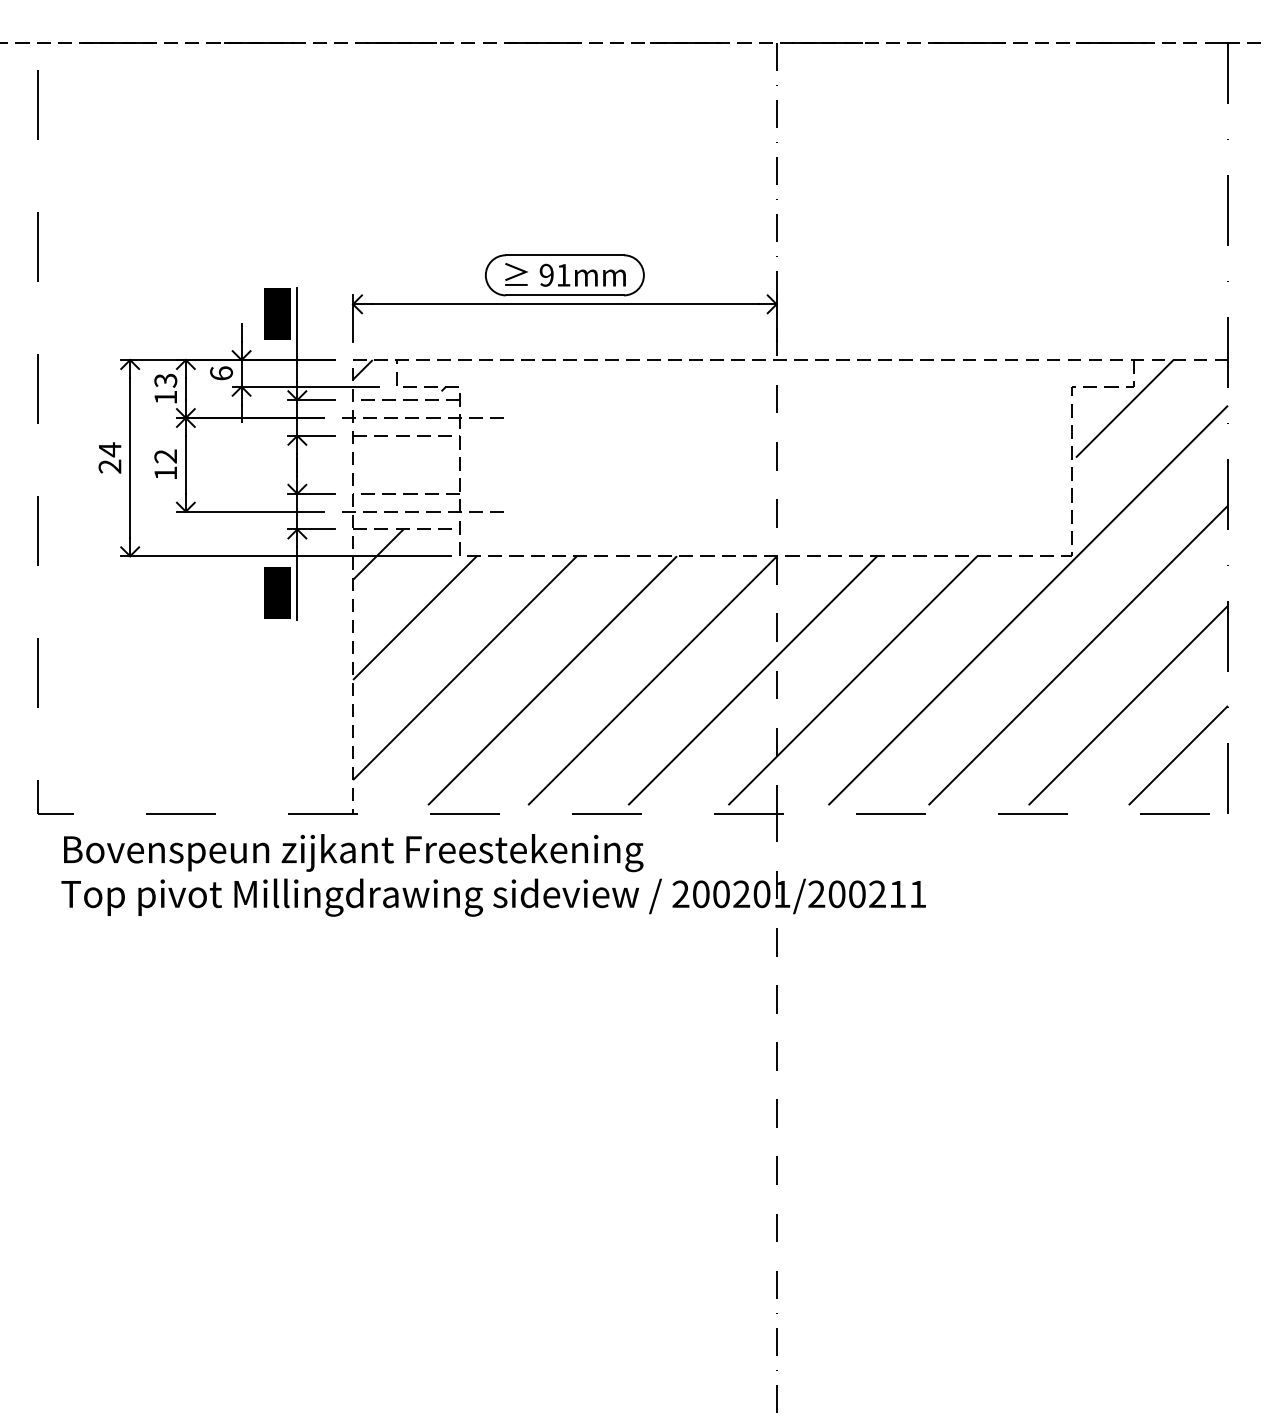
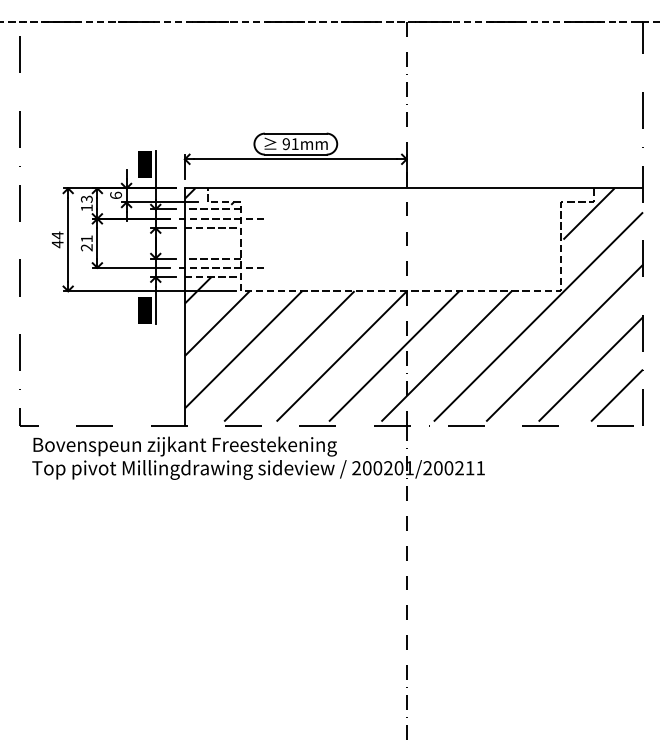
line: (560, 360) -> (293, 188), dashed -> solid
text: (165, 465) -> (86, 243), 12 -> 21
text: (109, 467) -> (57, 244), 24 -> 44

